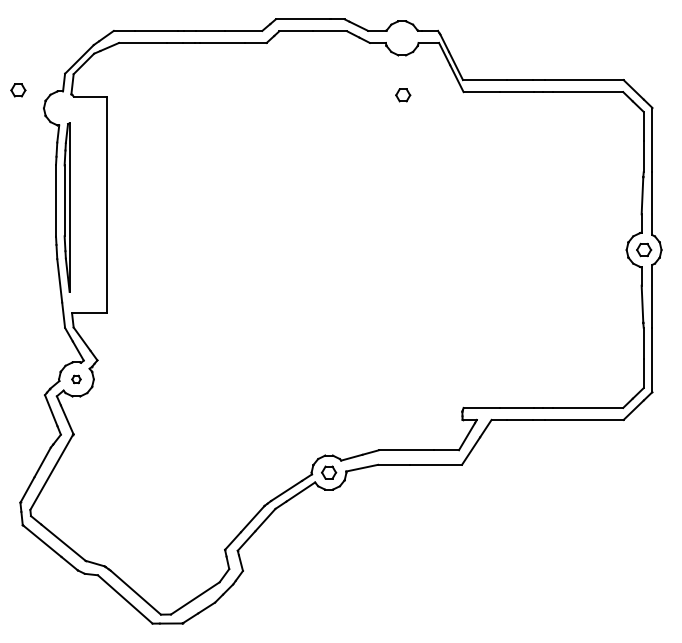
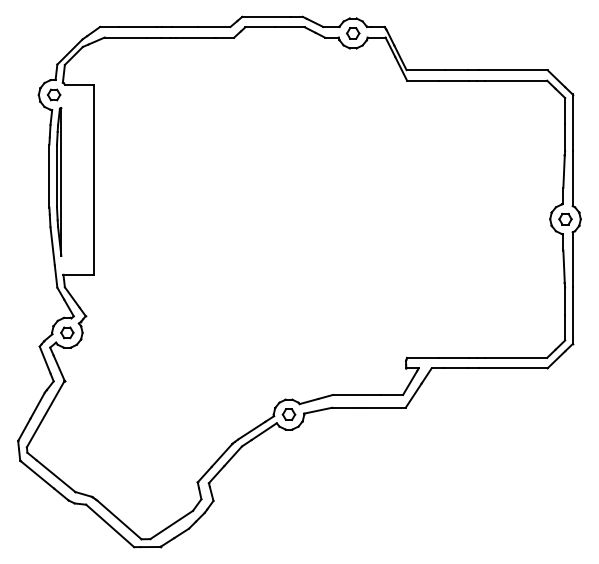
part: (18, 90) -> (54, 95), moved
part: (403, 95) -> (353, 33), moved
part: (76, 379) -> (67, 332), size x1.67

